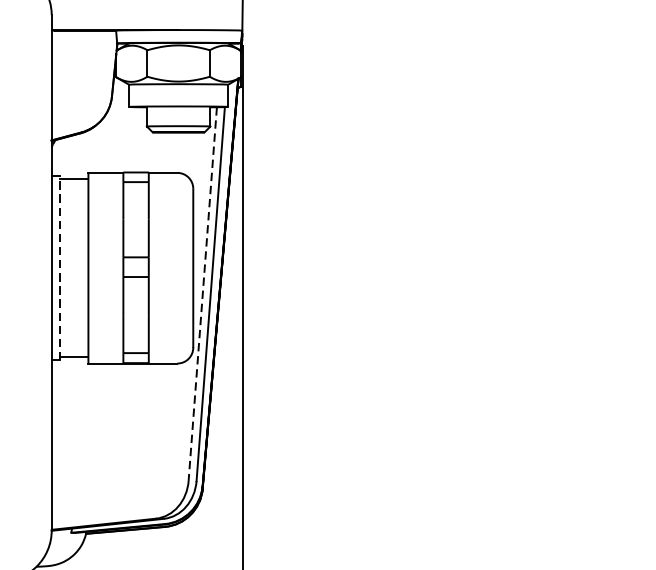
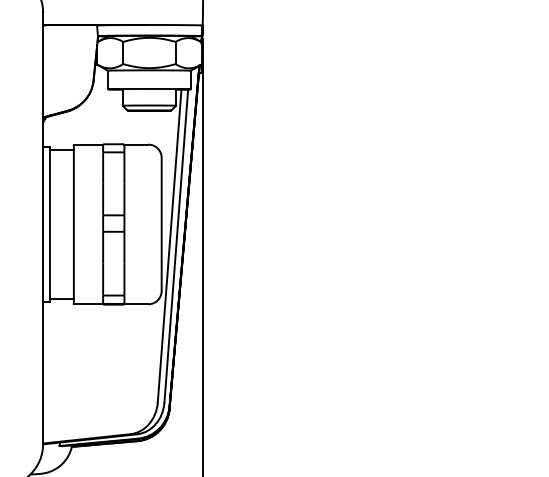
line: (59, 267) -> (49, 223), dashed -> solid
line: (202, 294) -> (169, 246), dashed -> solid

